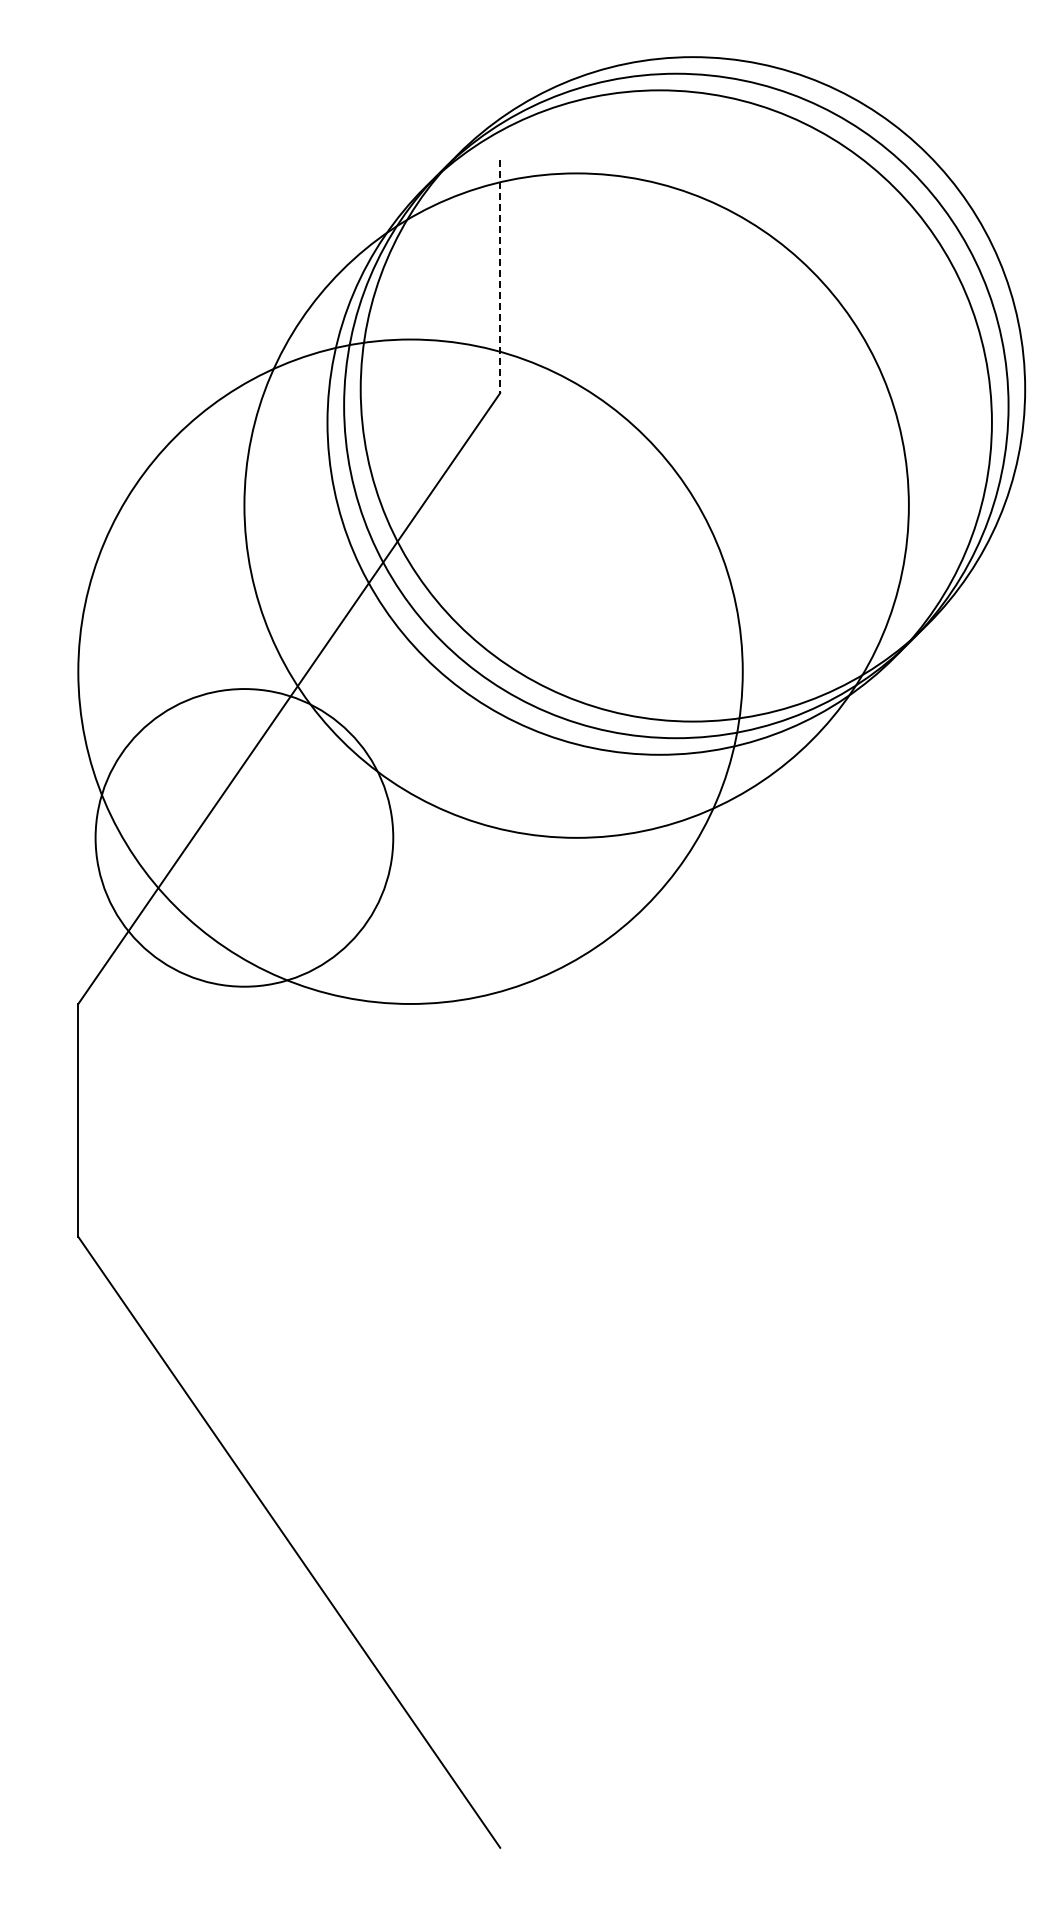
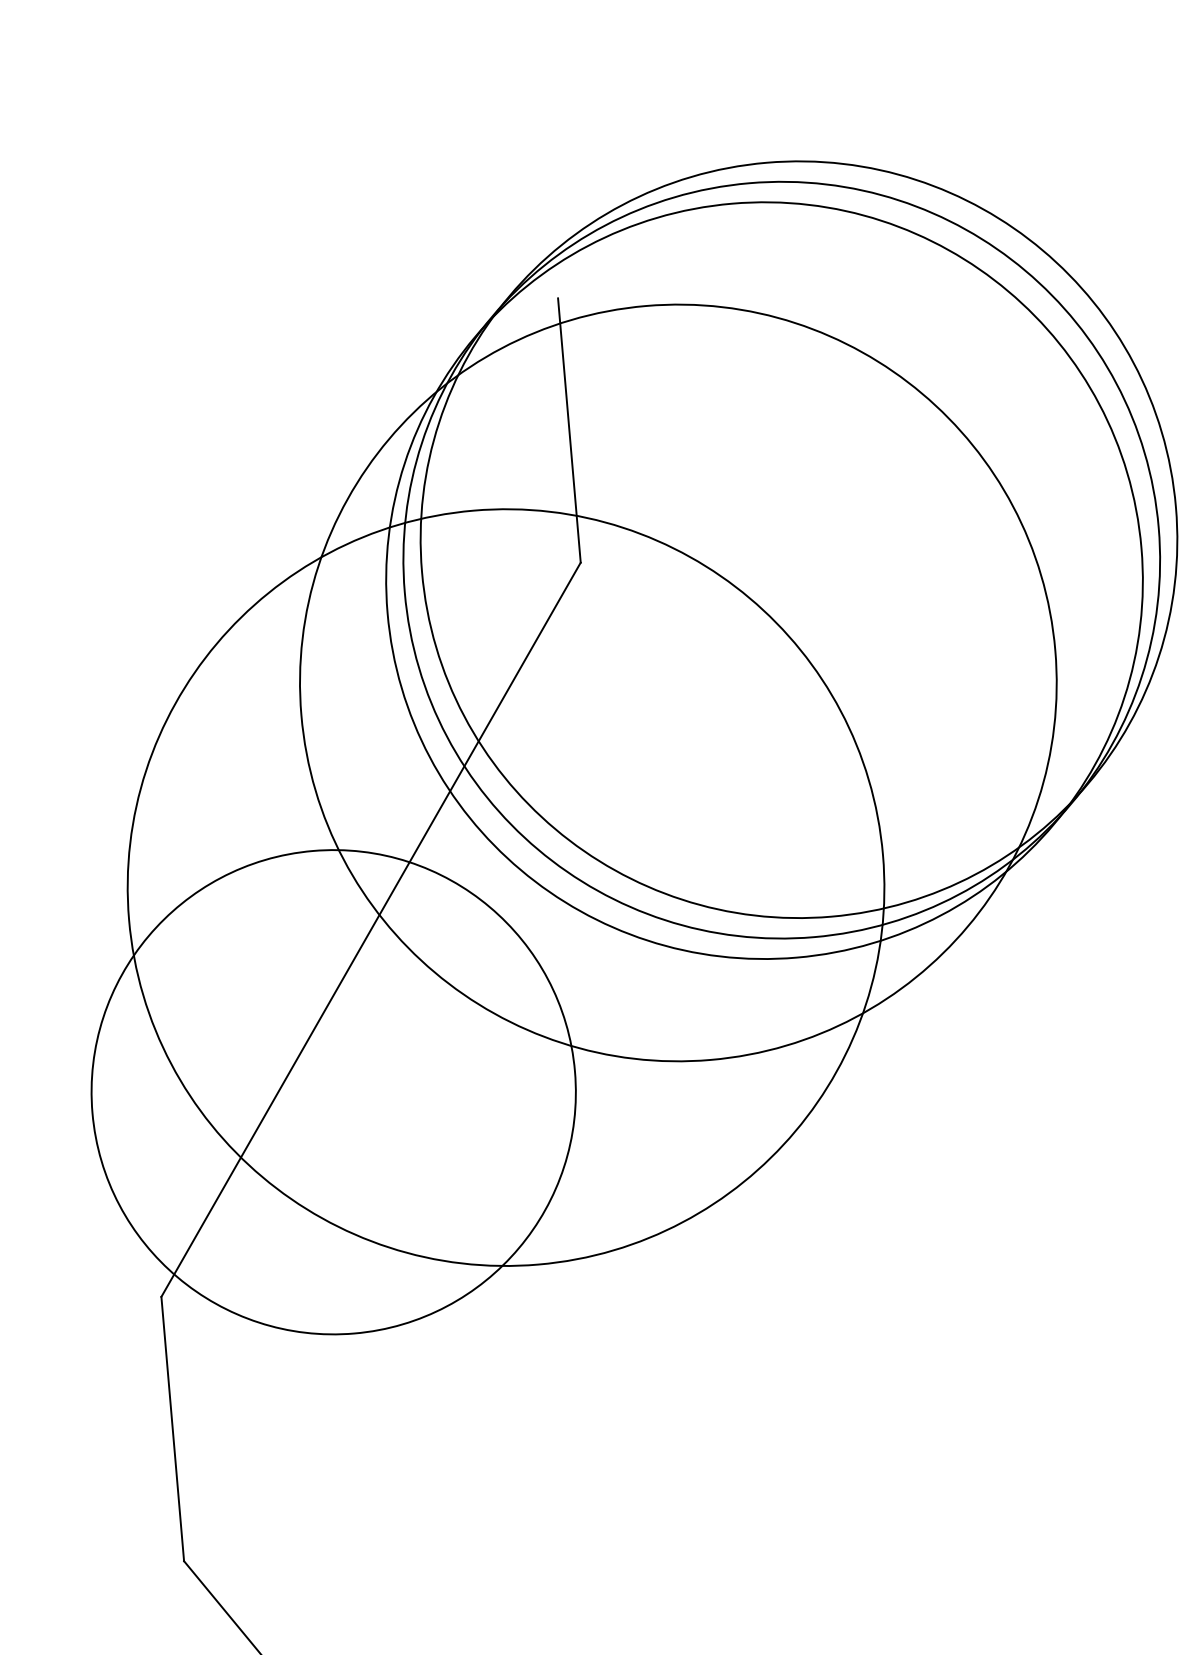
line: (500, 277) -> (569, 431), dashed -> solid
circle: (244, 837) -> (333, 1091), size x1.43

